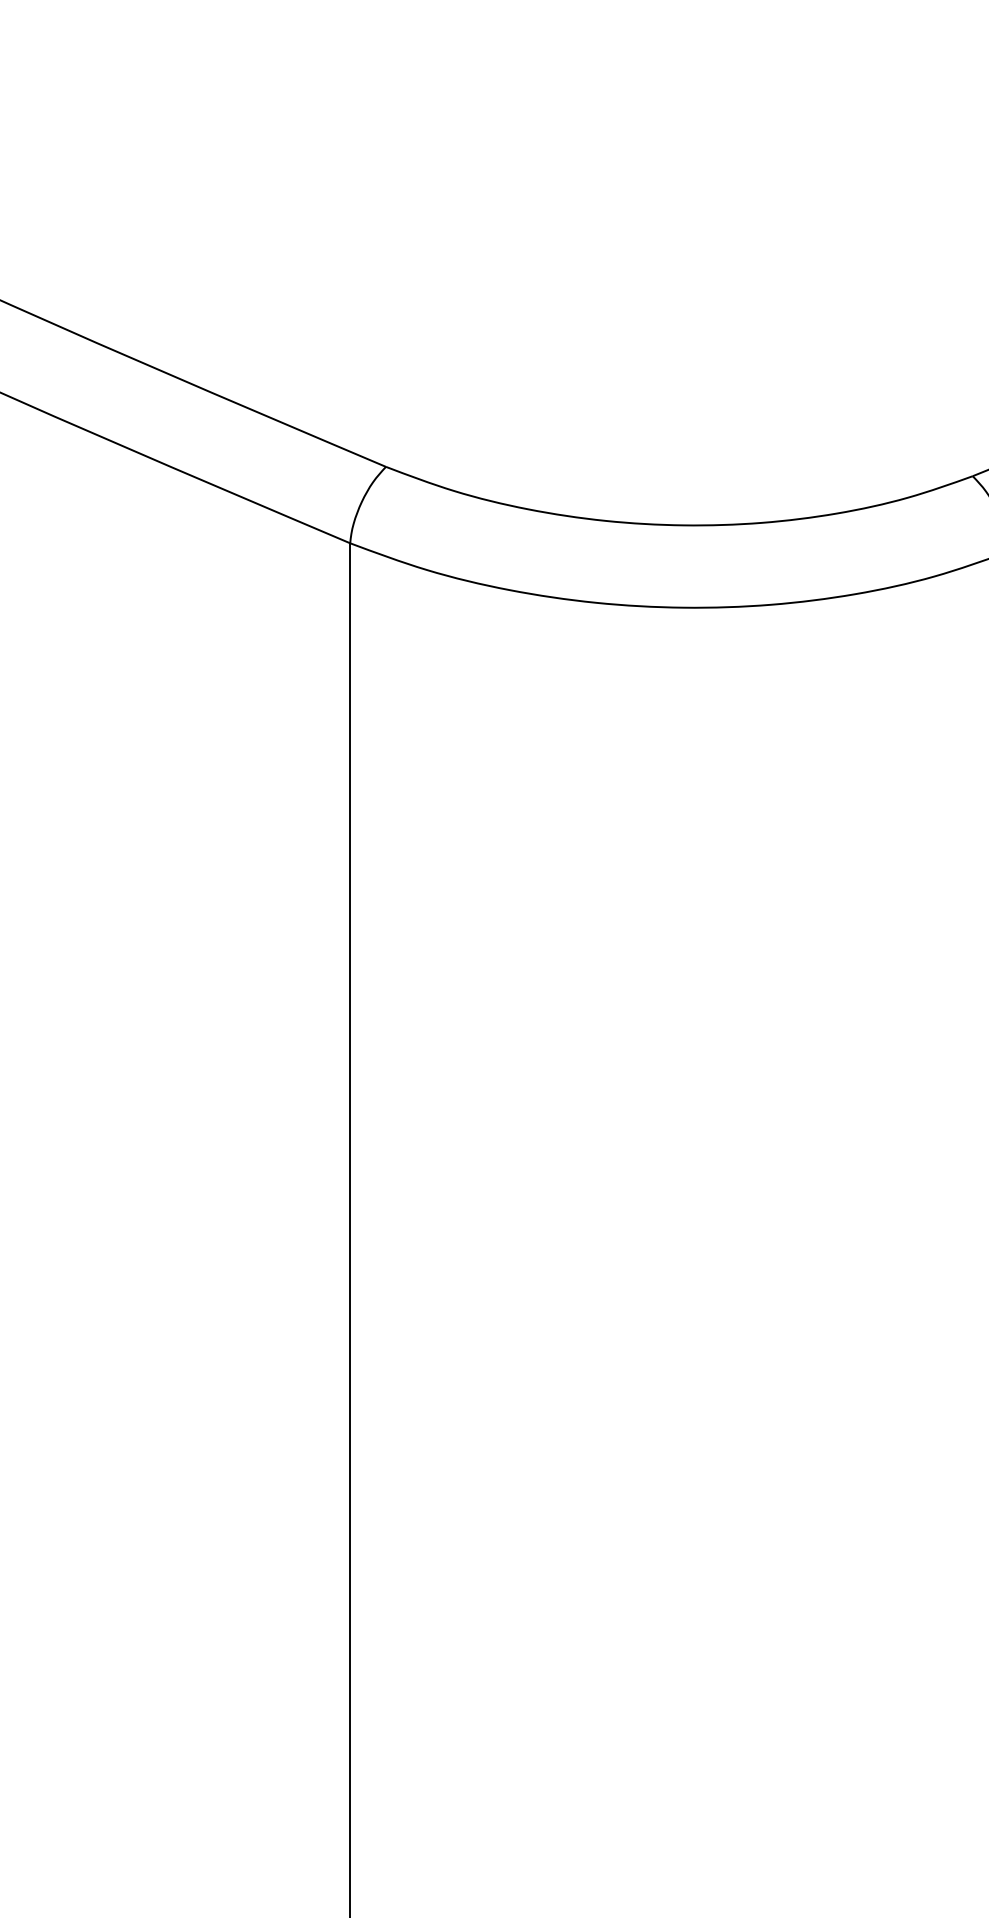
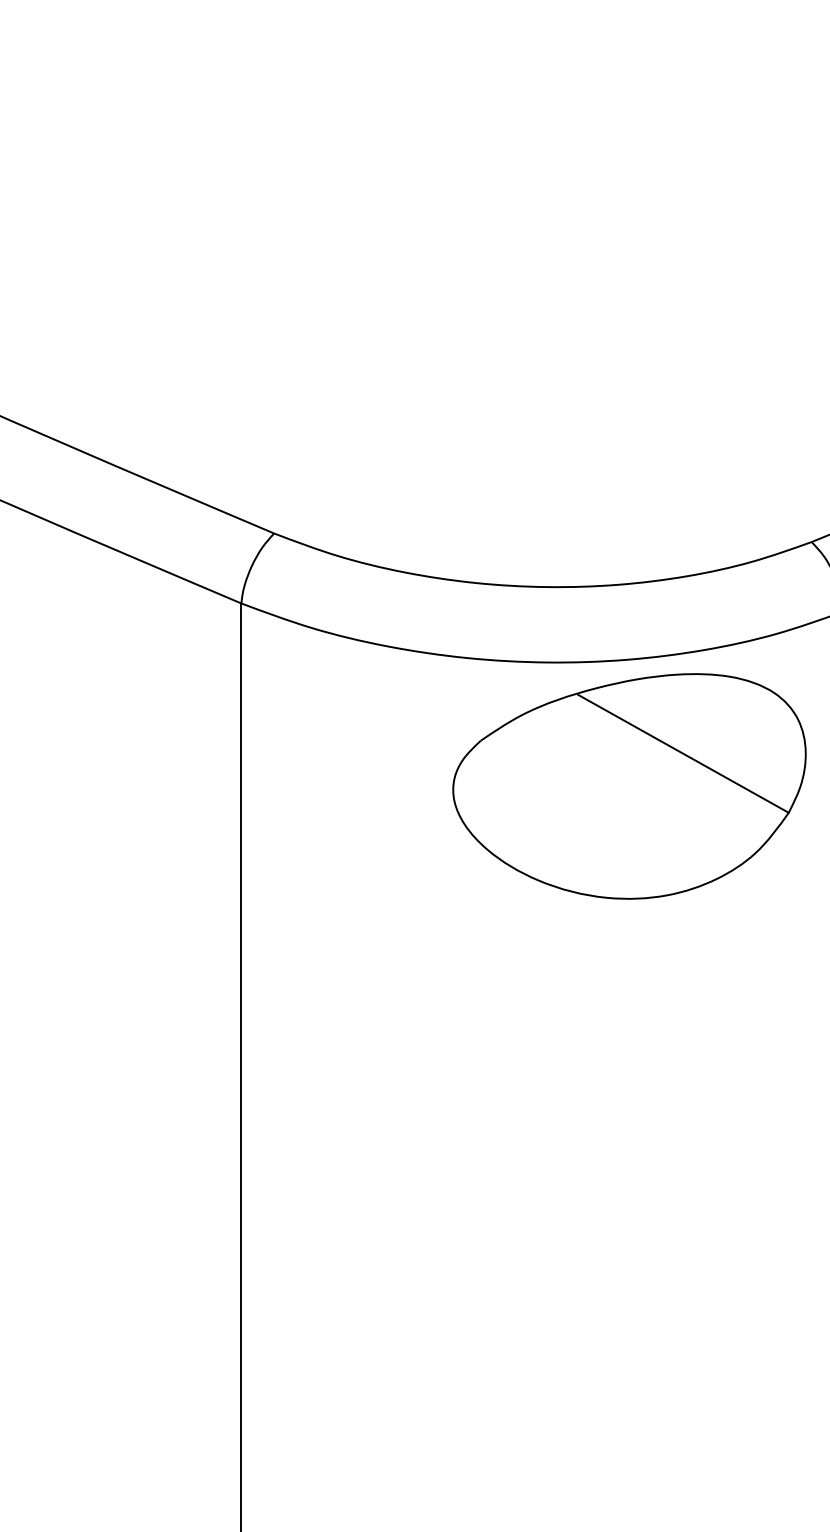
part: (773, 742) -> (629, 785), added

